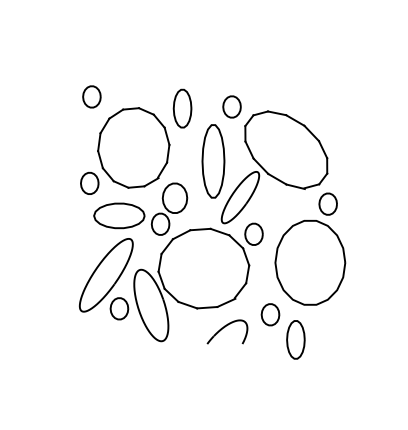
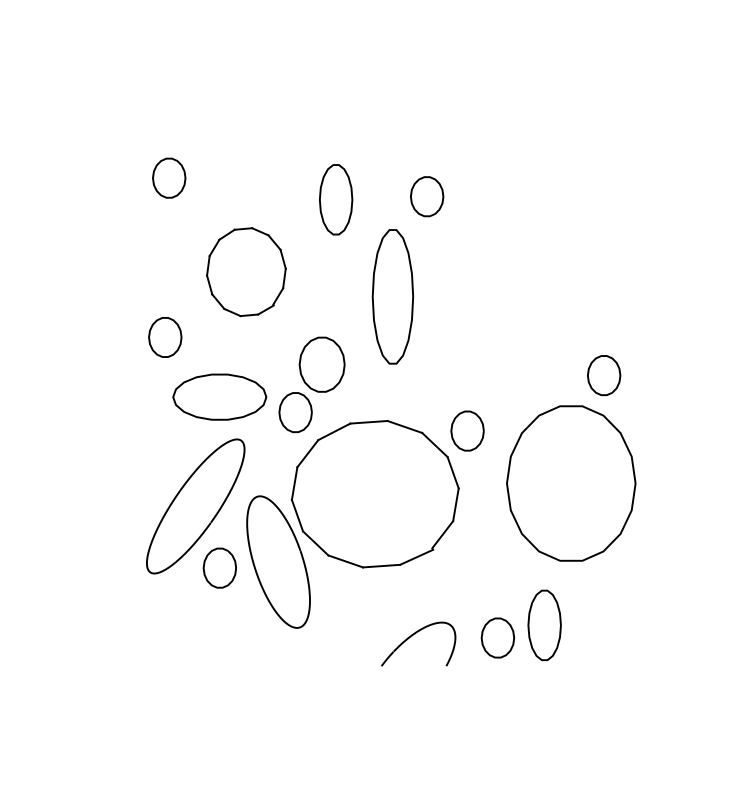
part: (133, 147) -> (245, 271), size x0.6
part: (274, 167) -> (505, 308), removed
part: (270, 314) -> (497, 637), moved
part: (227, 331) -> (418, 643), moved

